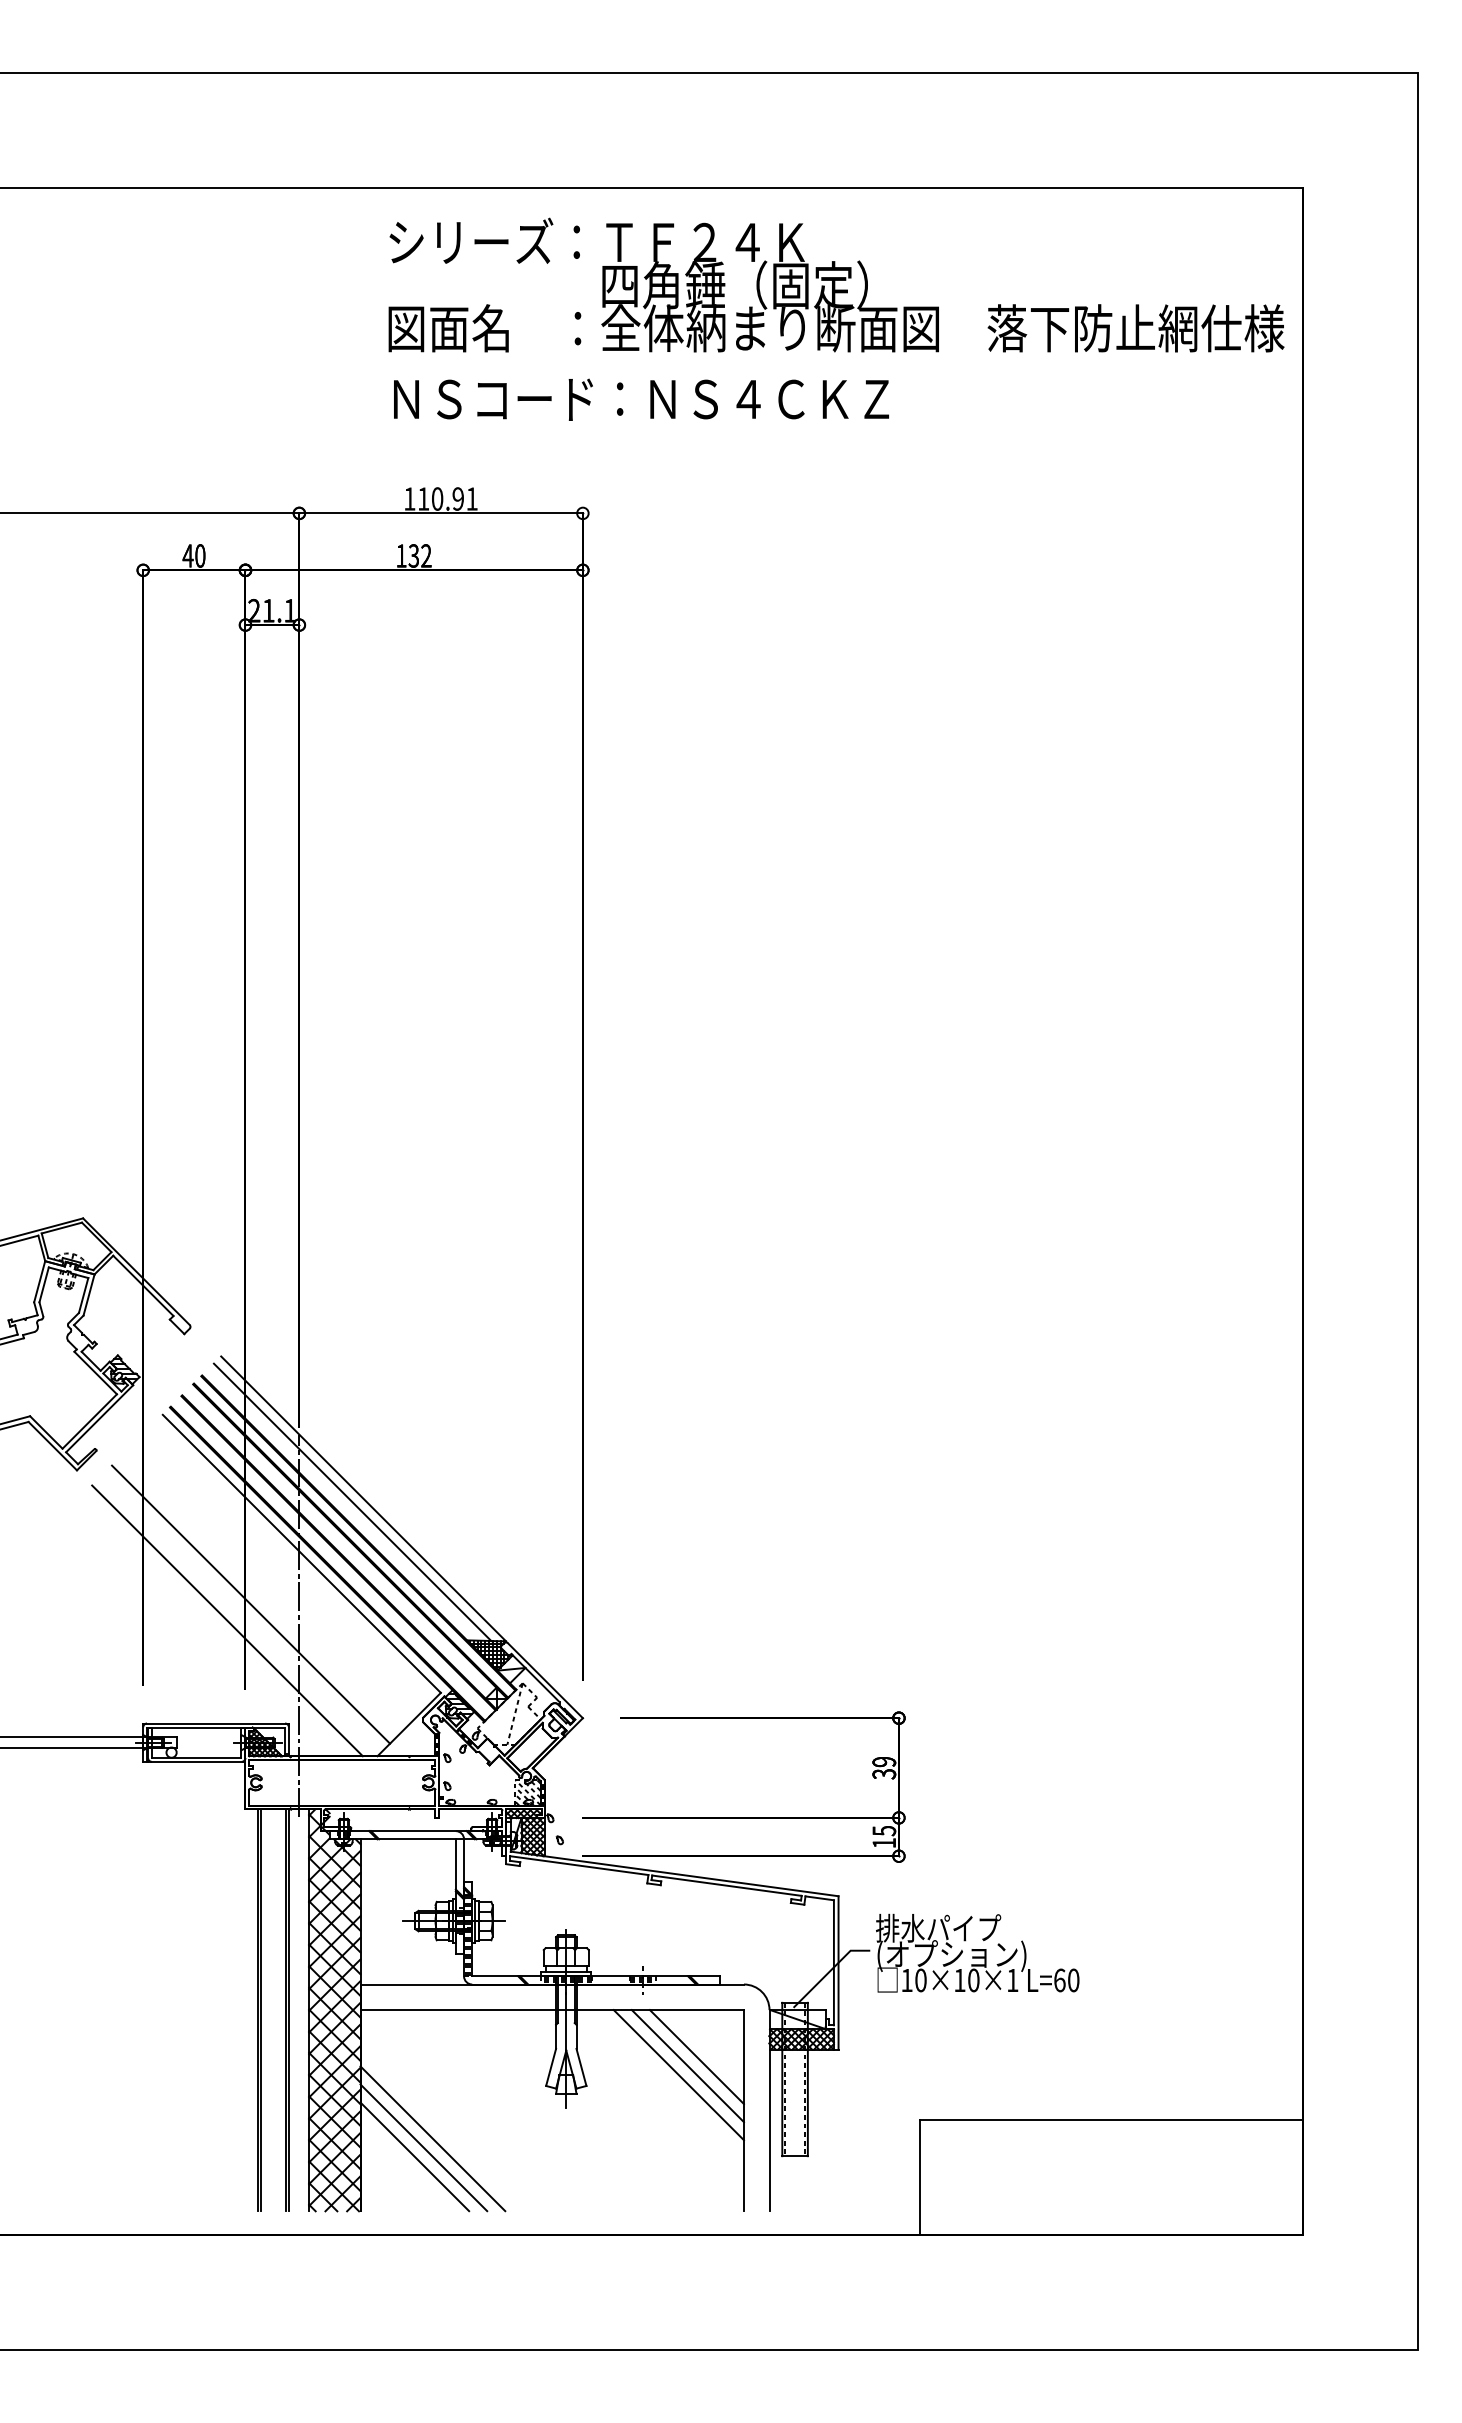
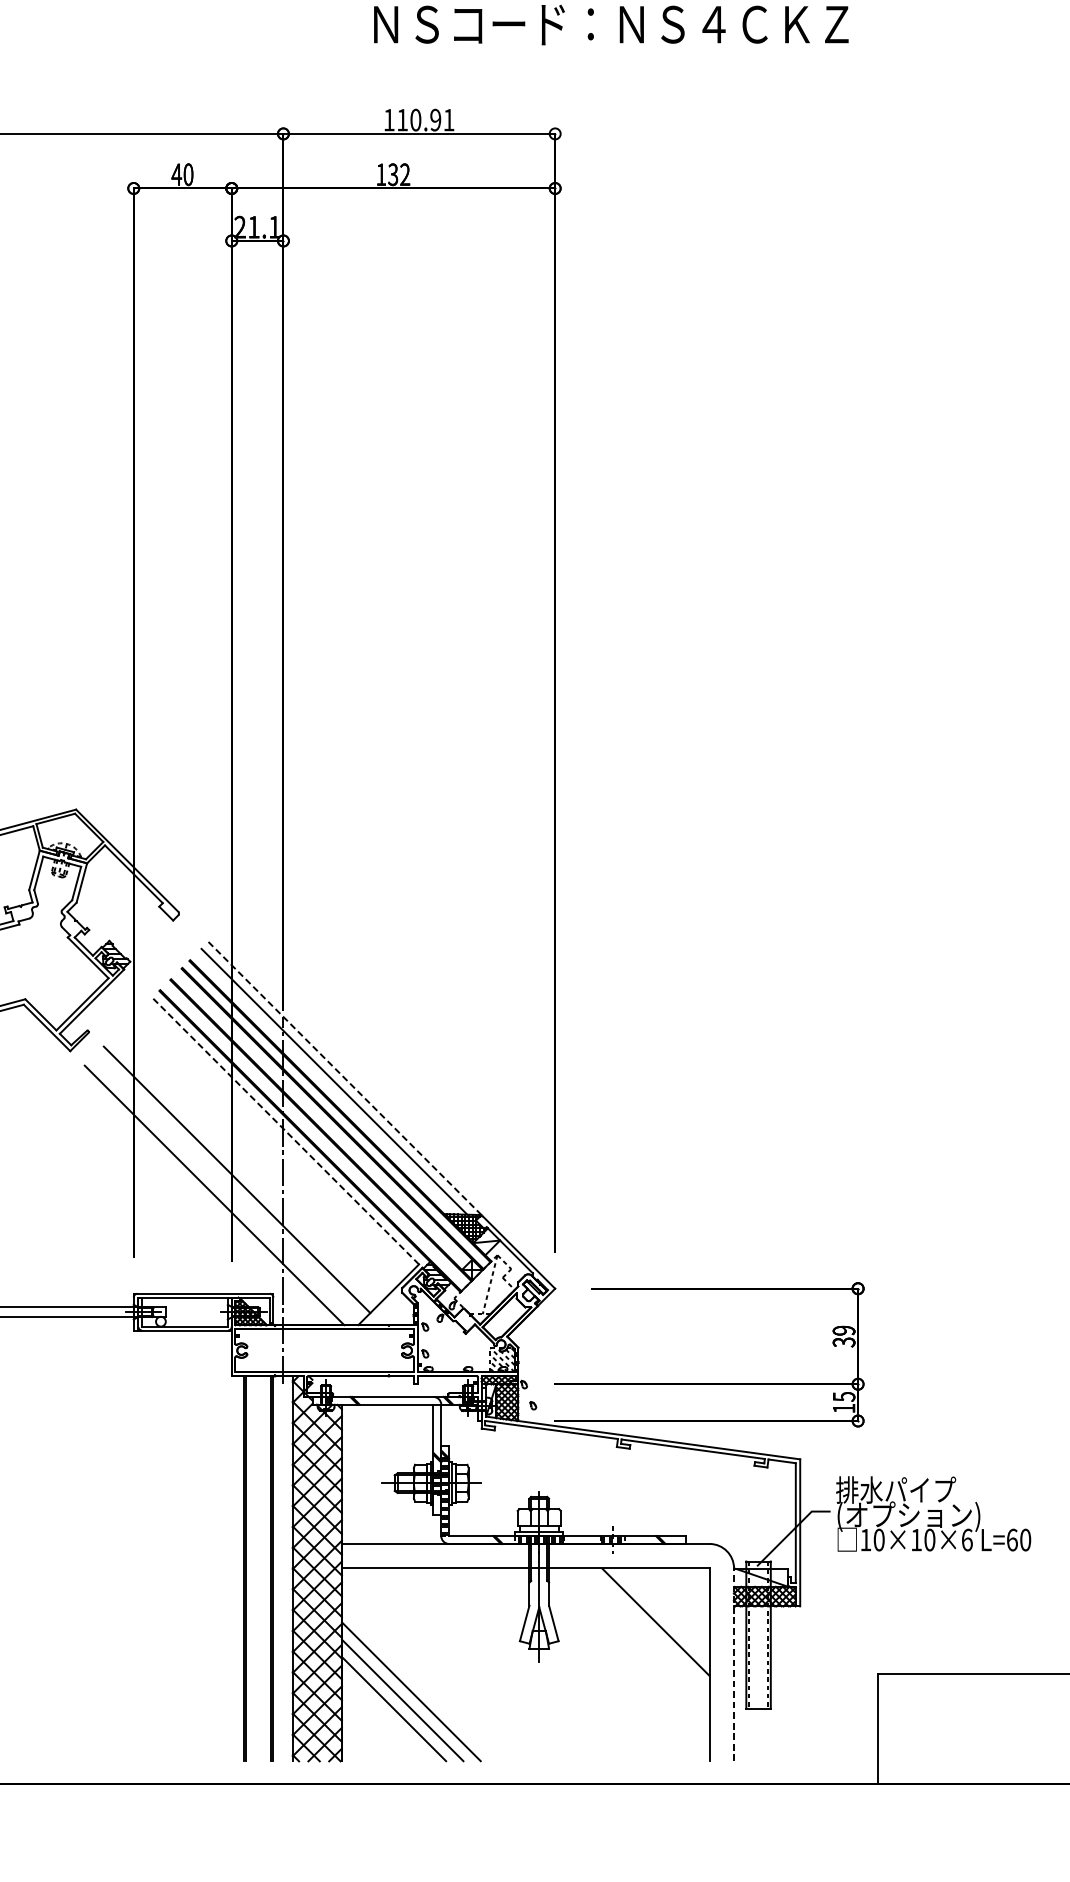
line: (364, 1499) -> (345, 1079), solid -> dashed
line: (301, 1553) -> (285, 1130), solid -> dashed
text: (1012, 1980) -> (966, 1540), 10×10×1 -> 10×10×6
line: (696, 2057) -> (664, 1613), removed
line: (678, 2075) -> (646, 1631), removed
line: (769, 2110) -> (734, 1664), solid -> dashed

